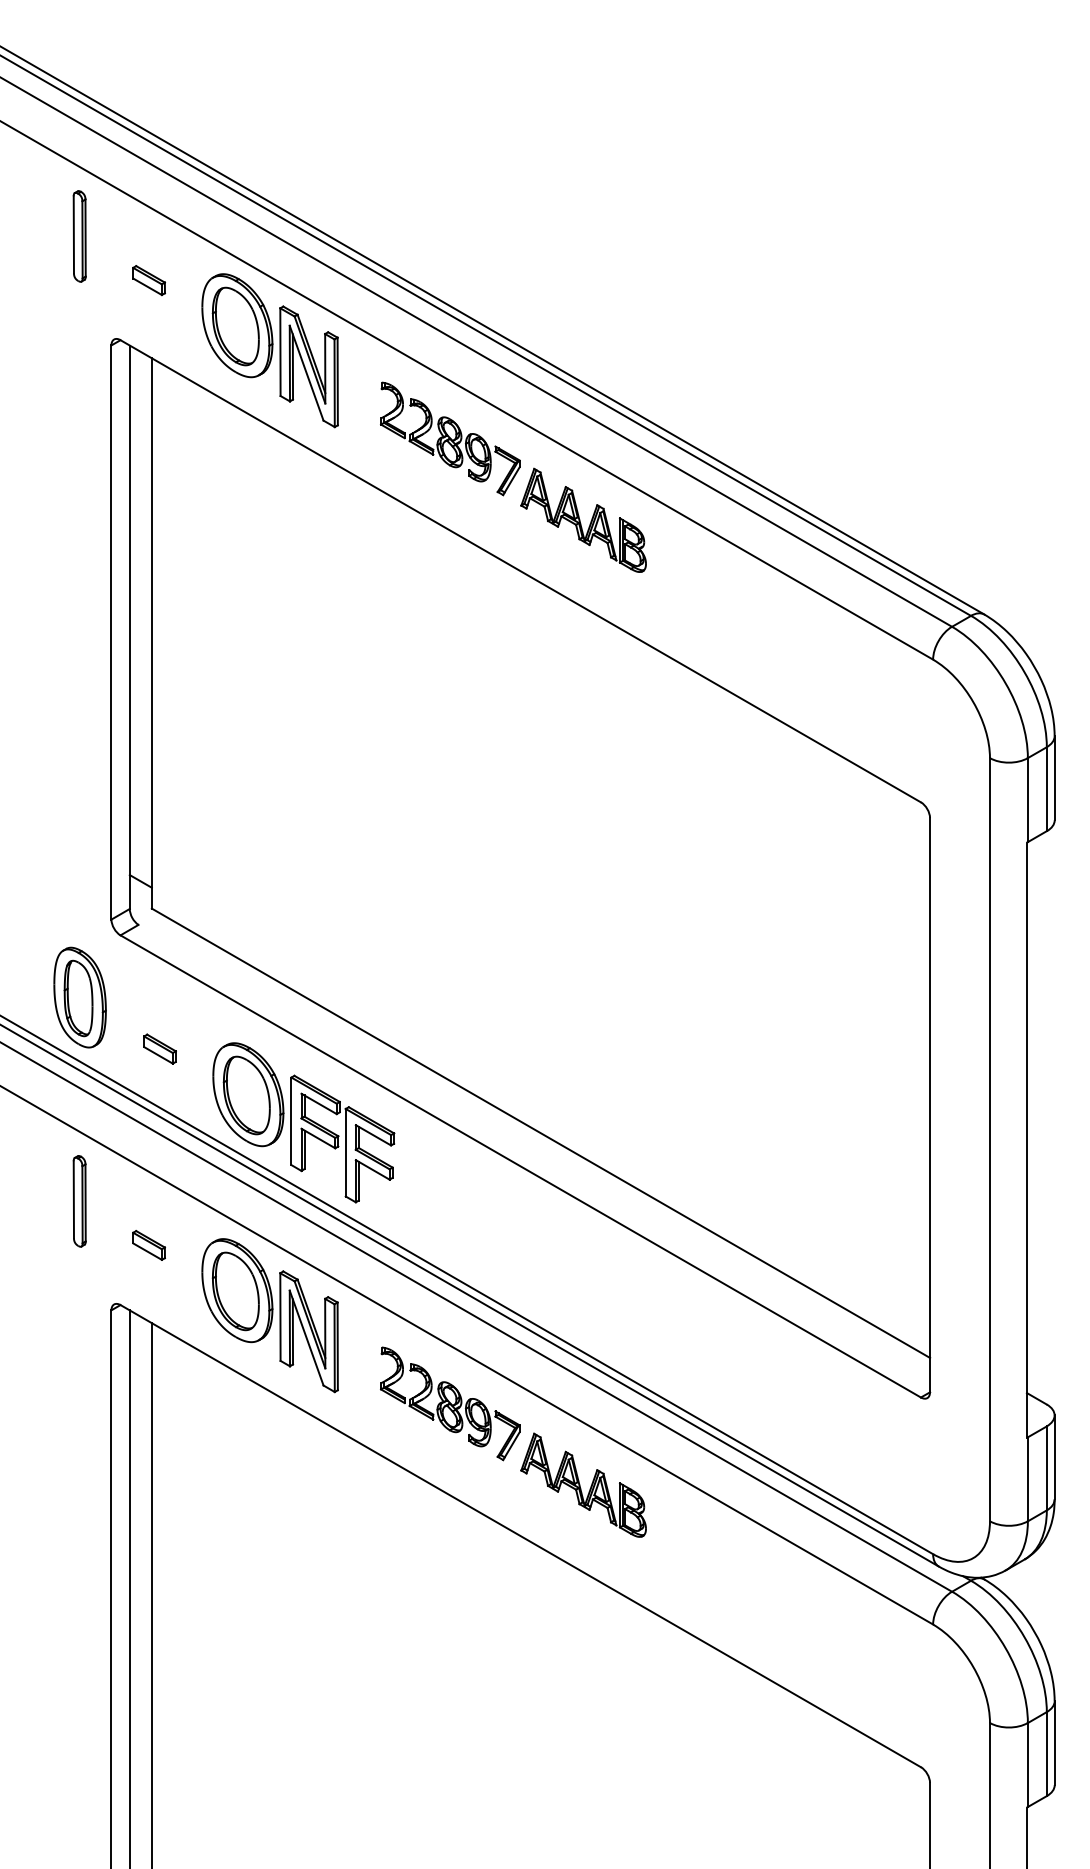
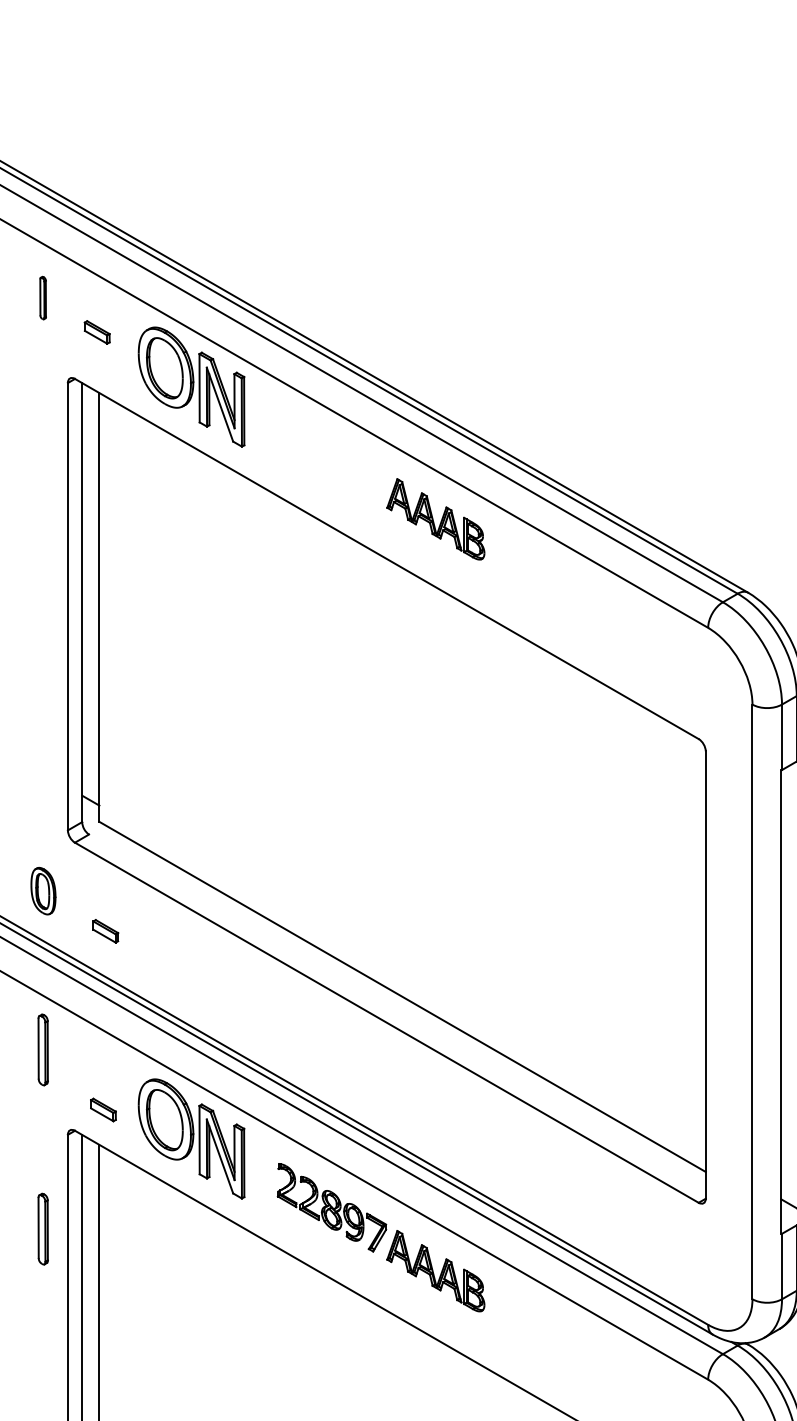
part: (79, 236) -> (43, 298), size x0.6
part: (450, 438) -> (332, 455), removed
part: (79, 997) -> (43, 891), size x0.6
part: (303, 1122) -> (217, 988), removed
part: (148, 1245) -> (103, 1110), moved
part: (79, 1431) -> (43, 1229), added

